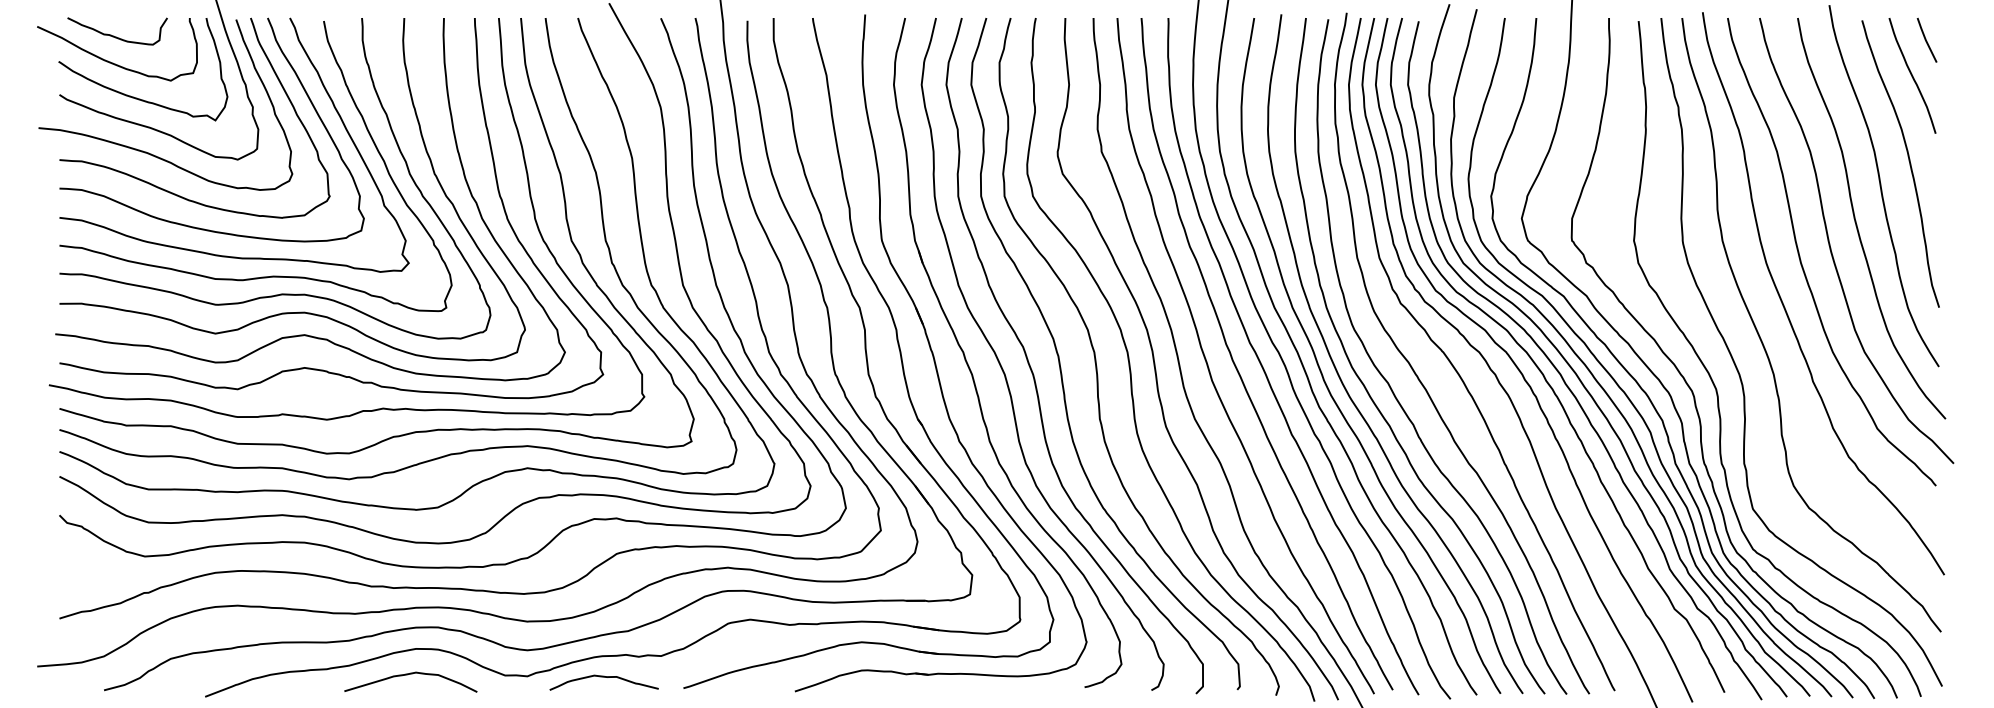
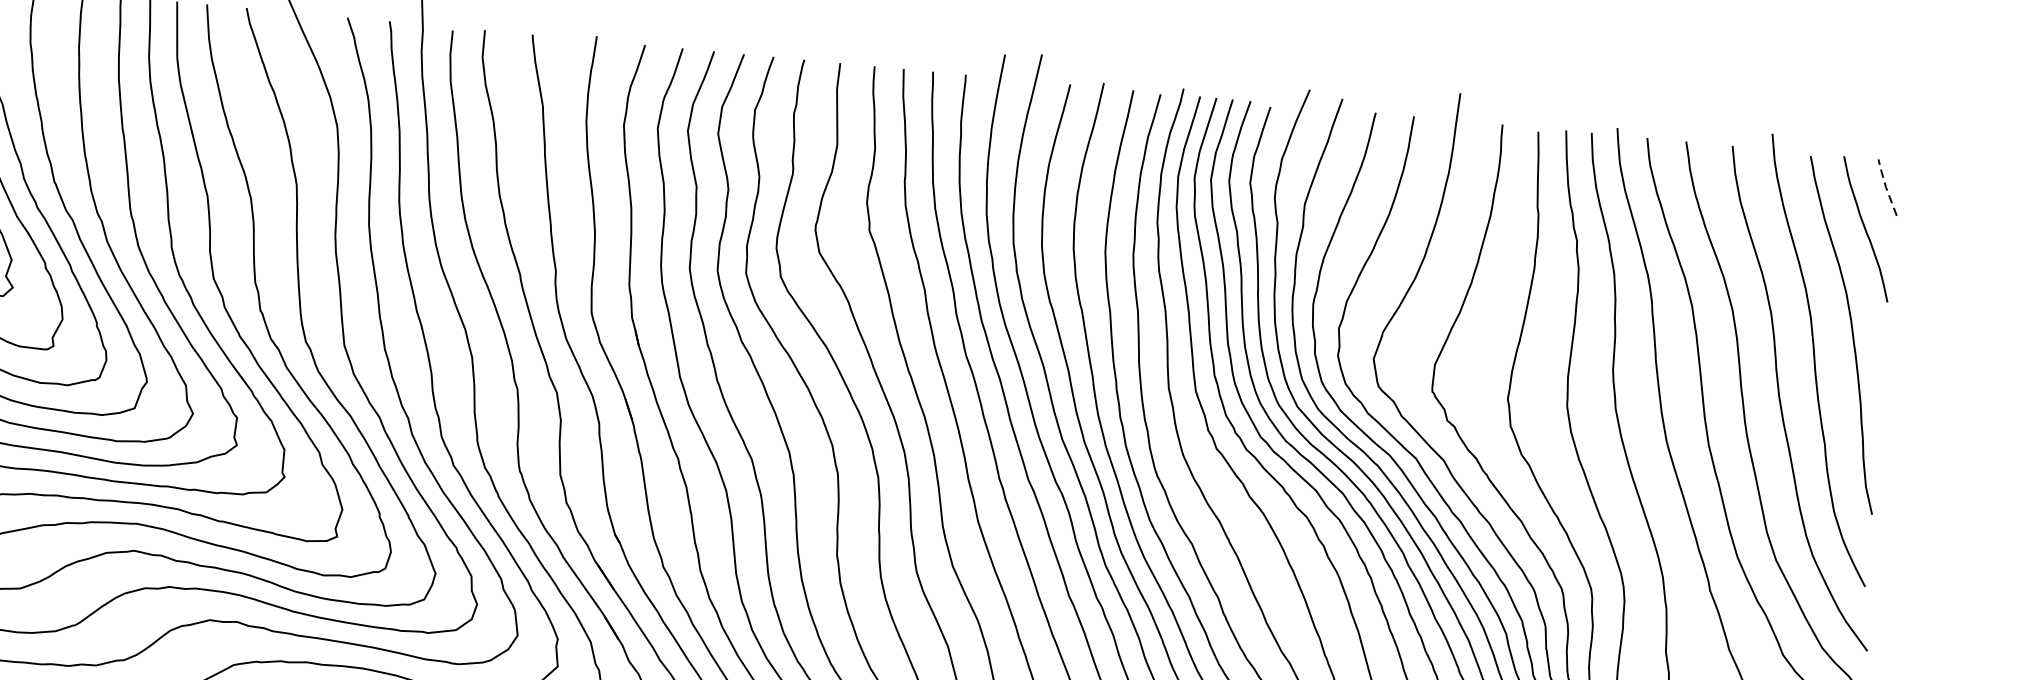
line: (1925, 40) -> (1885, 187), solid -> dashed

